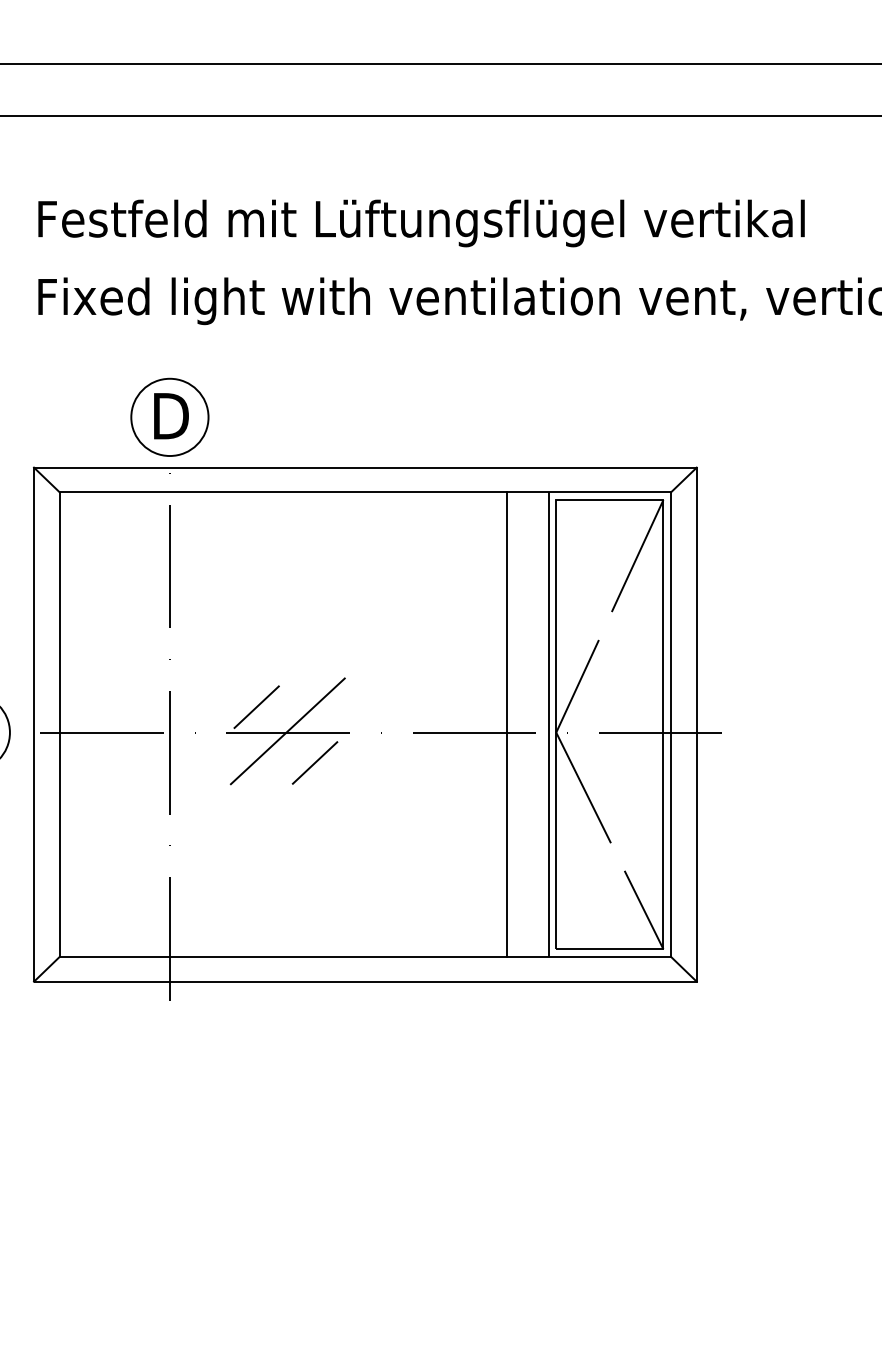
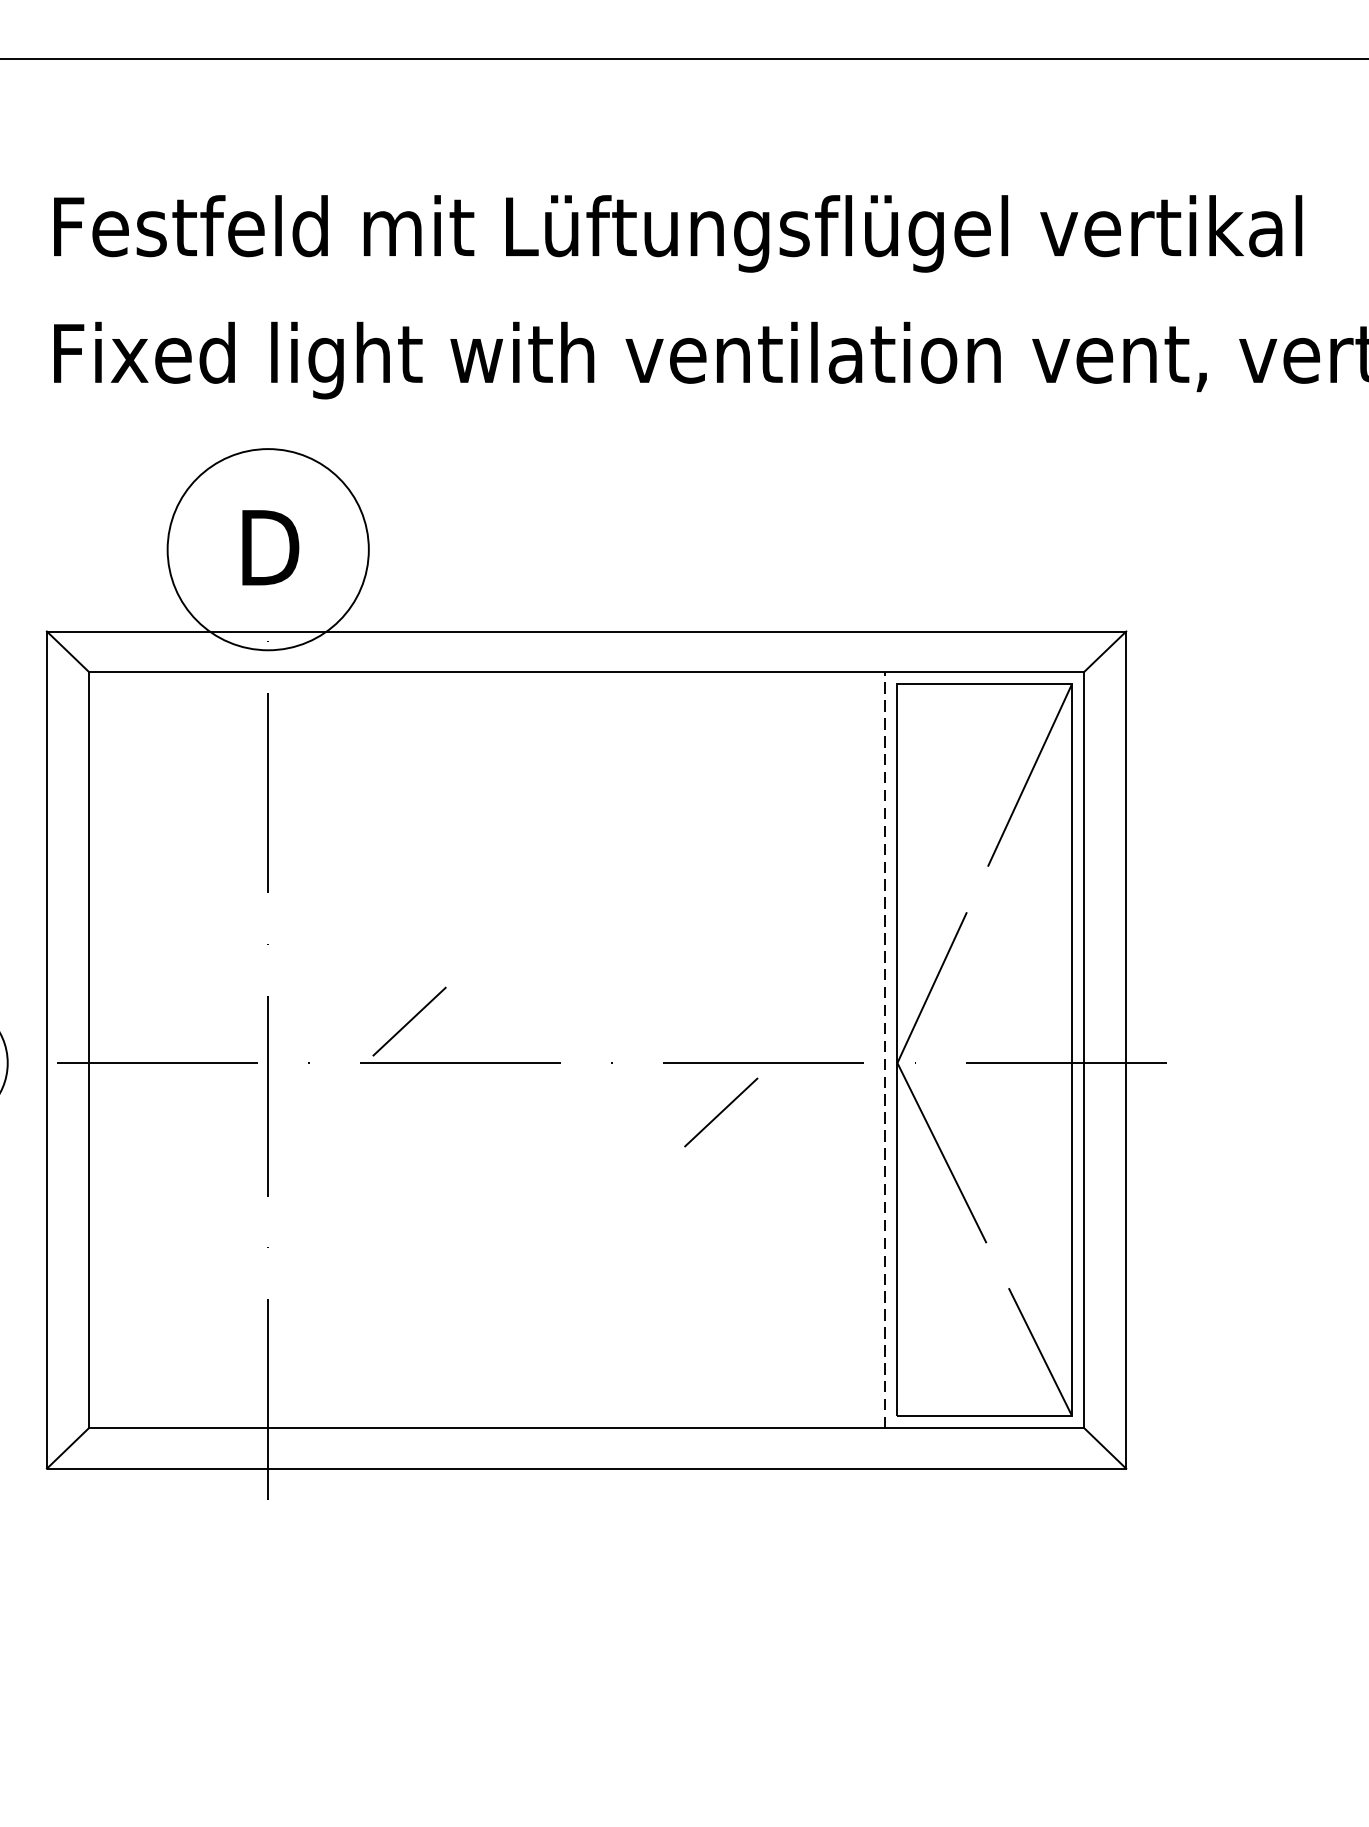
circle: (169, 417) -> (267, 549), size x1.6
line: (507, 724) -> (818, 1049), removed
line: (548, 724) -> (884, 1049), solid -> dashed
line: (287, 731) -> (459, 1061), removed
line: (314, 762) -> (720, 1111), moved

